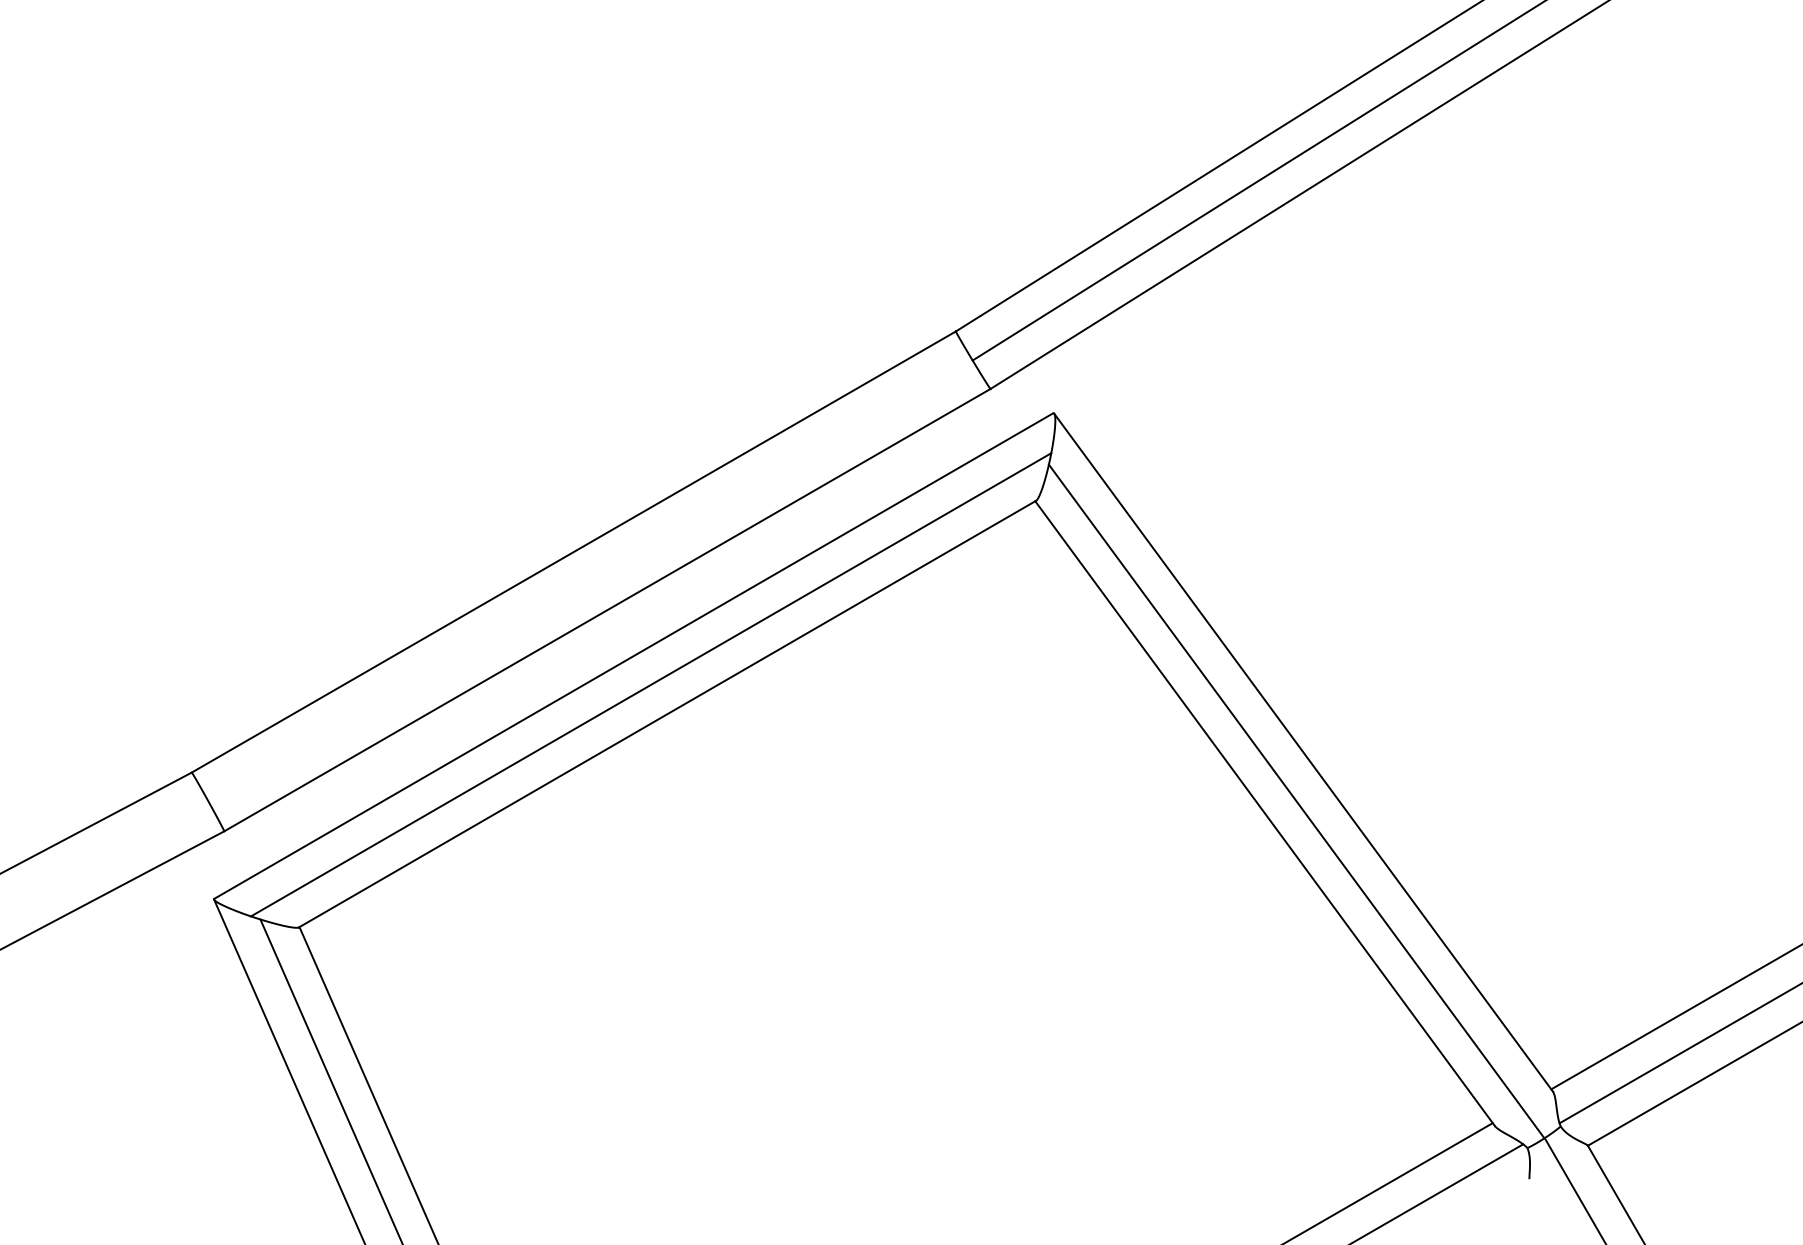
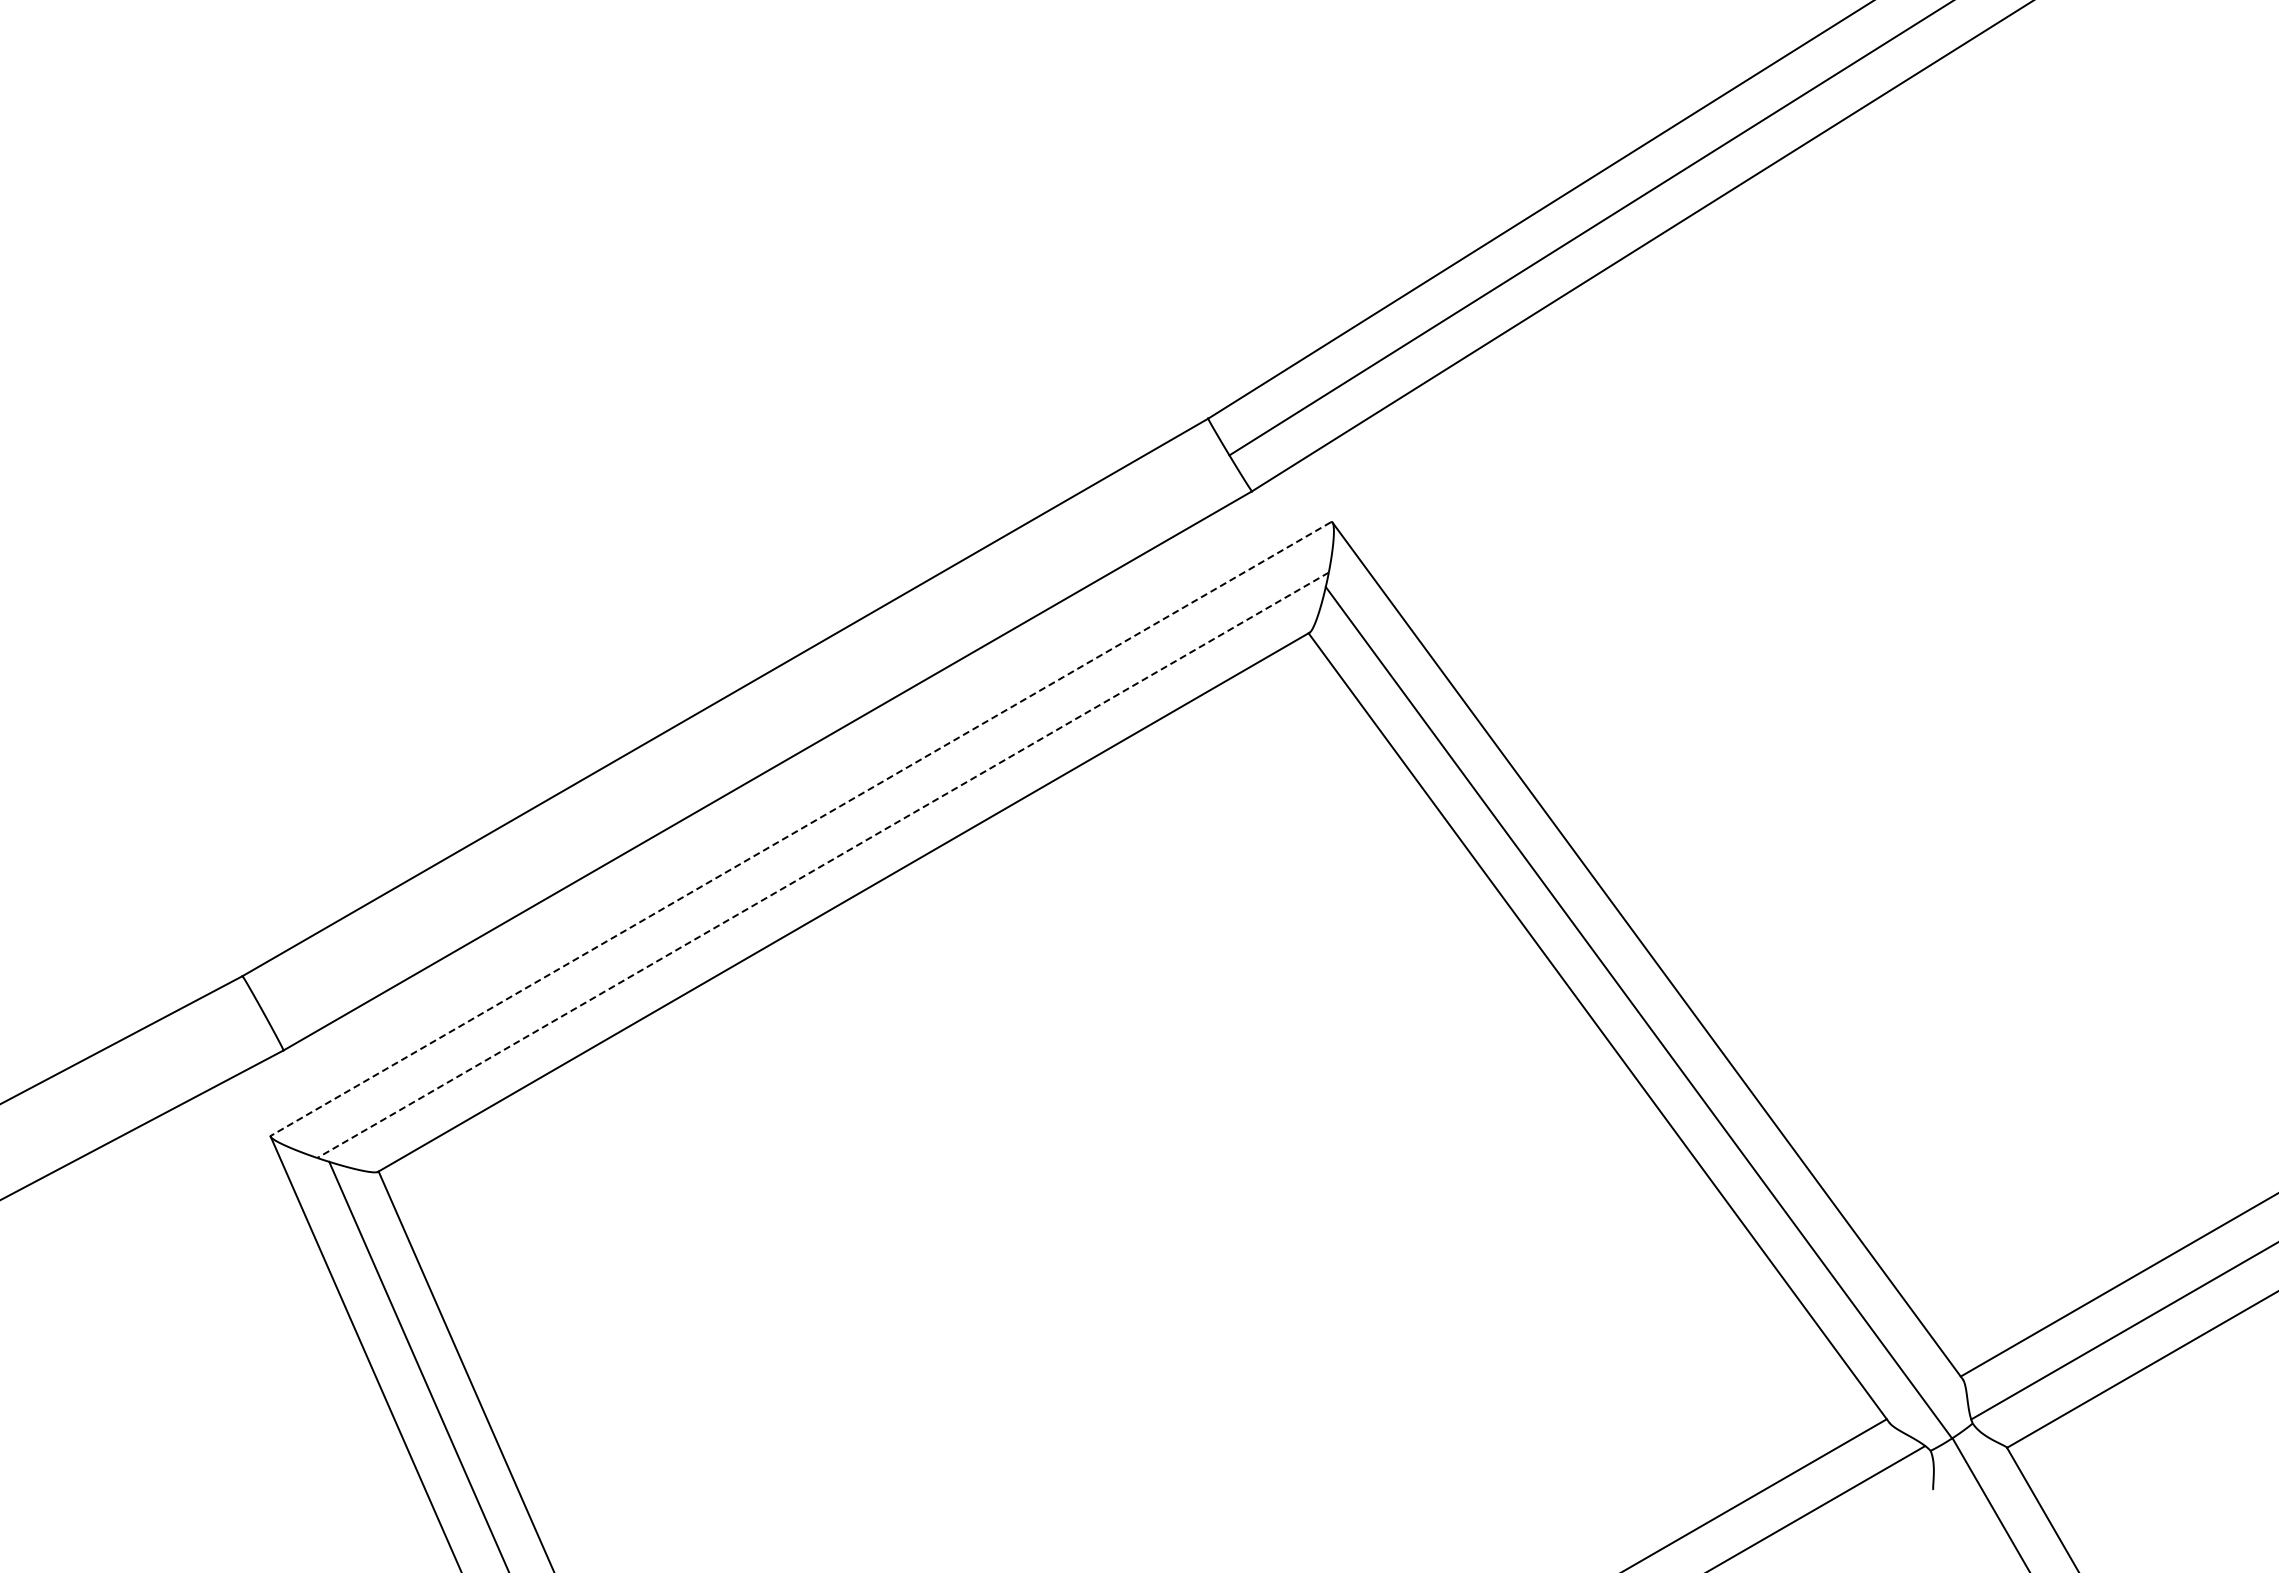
line: (633, 656) -> (800, 829), solid -> dashed
line: (650, 685) -> (822, 865), solid -> dashed

